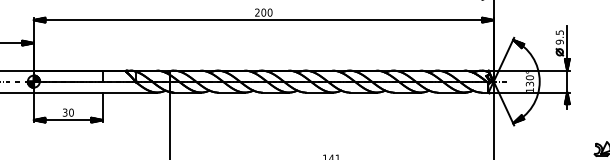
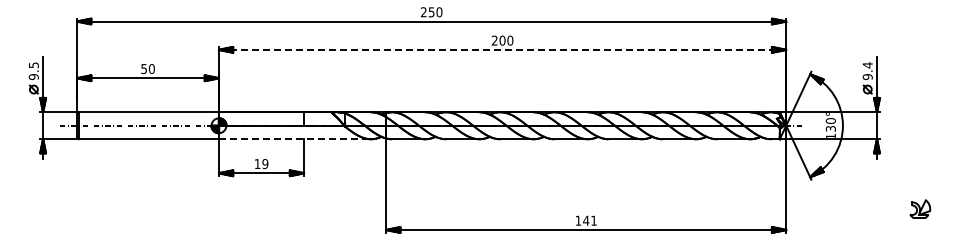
line: (263, 19) -> (502, 49), solid -> dashed
text: (559, 32) -> (867, 65), 9.5 -> 9.4
line: (95, 92) -> (295, 139), solid -> dashed
text: (68, 113) -> (261, 164), 30 -> 19

